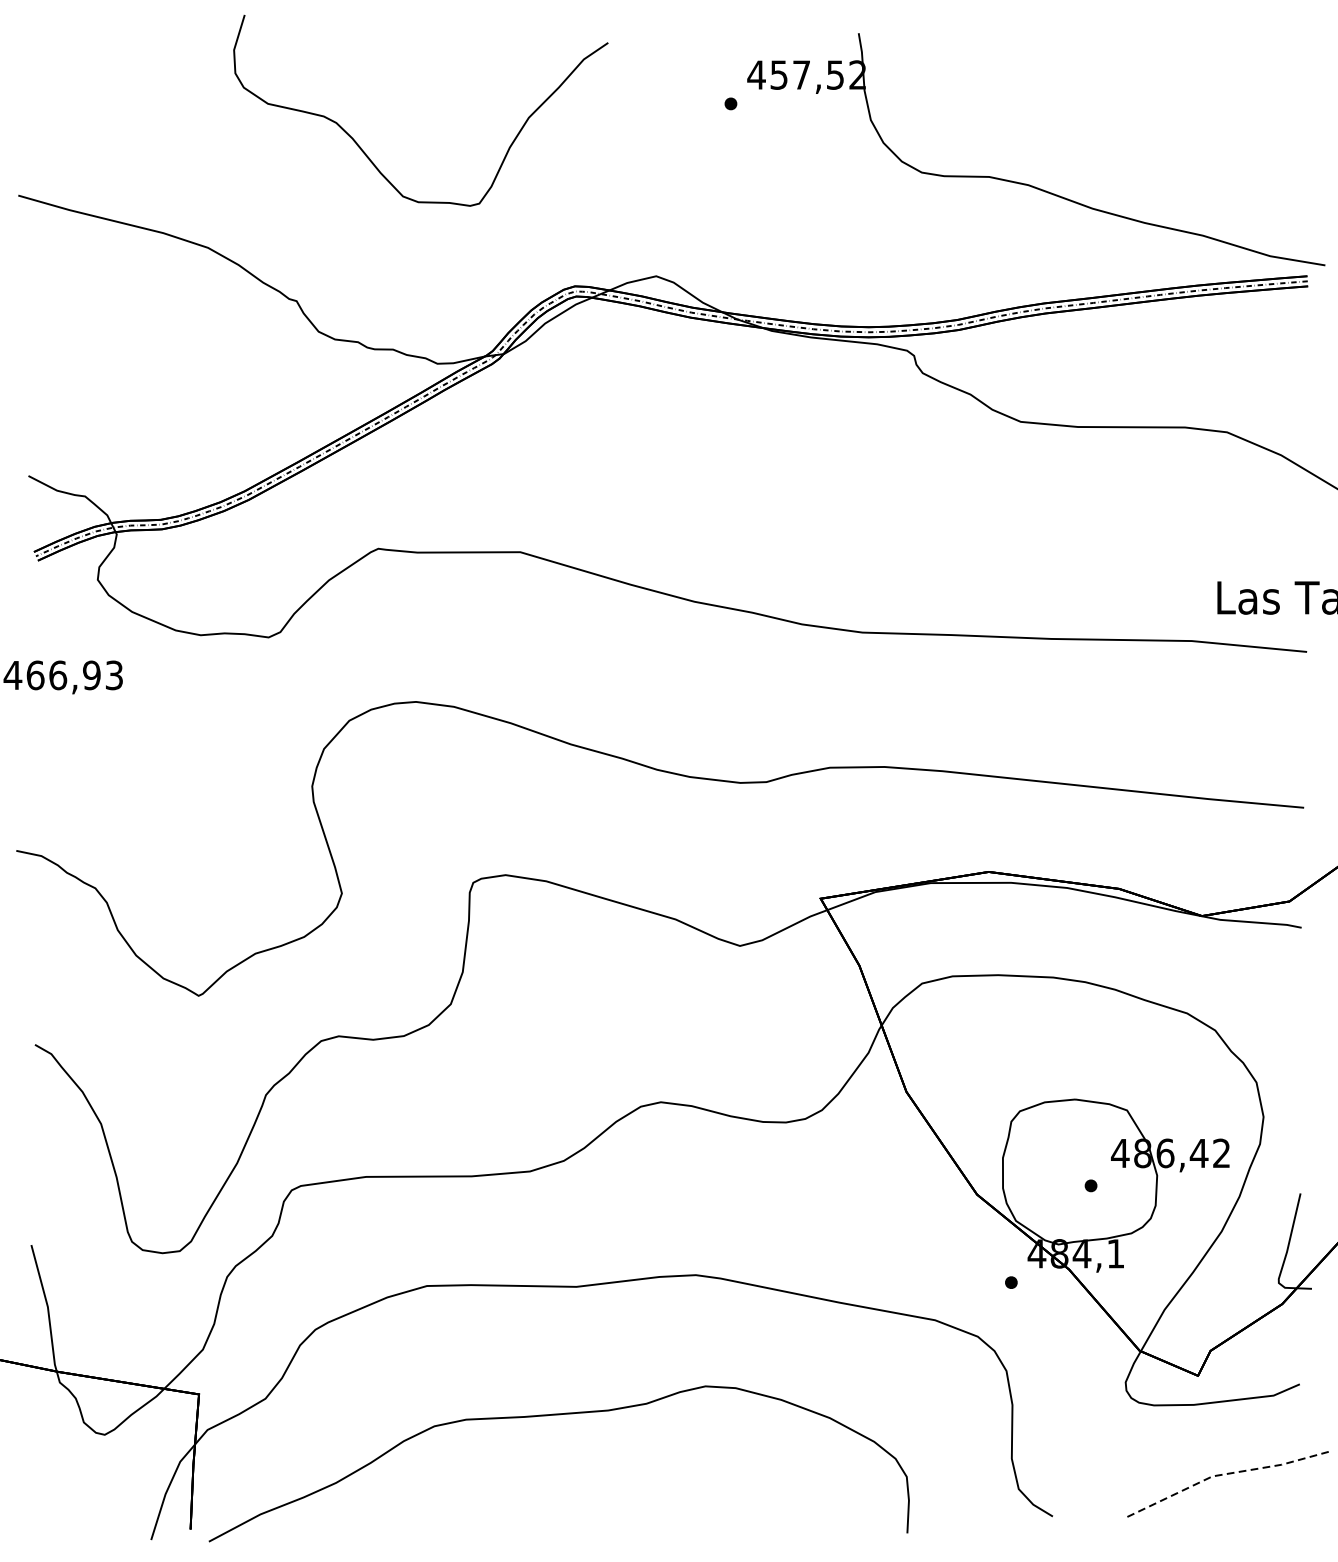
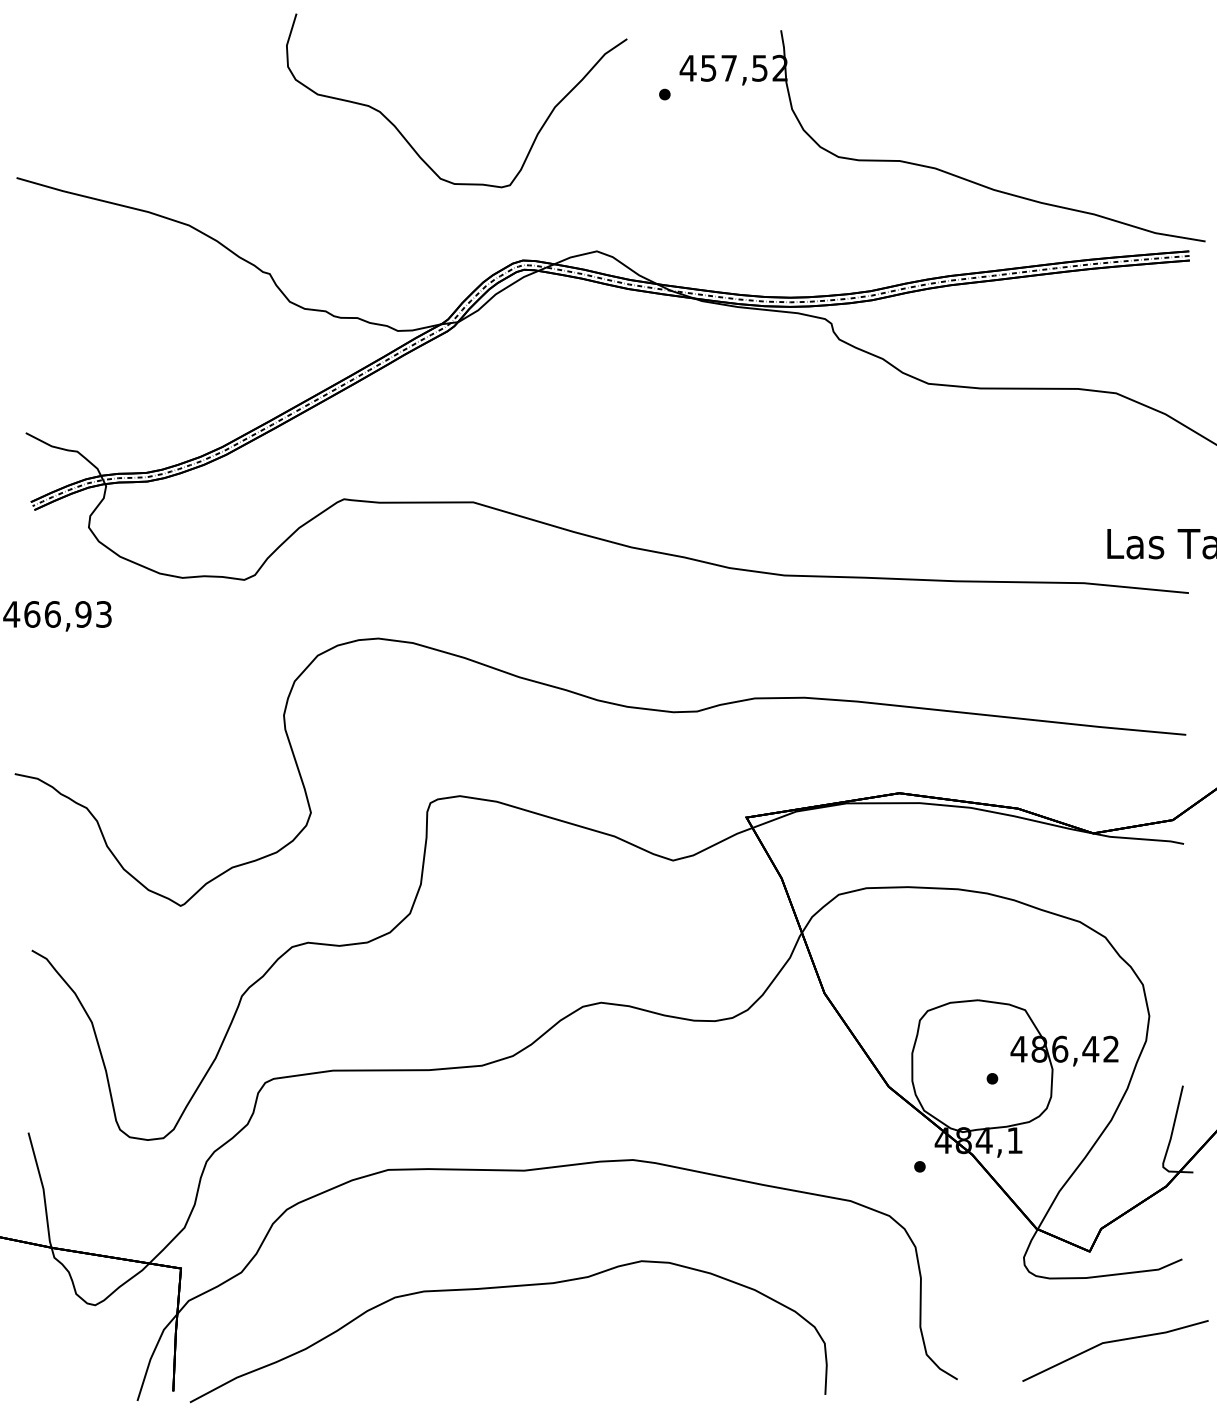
curve: (369, 157) -> (410, 143), moved
line: (1223, 1474) -> (1112, 1341), dashed -> solid

